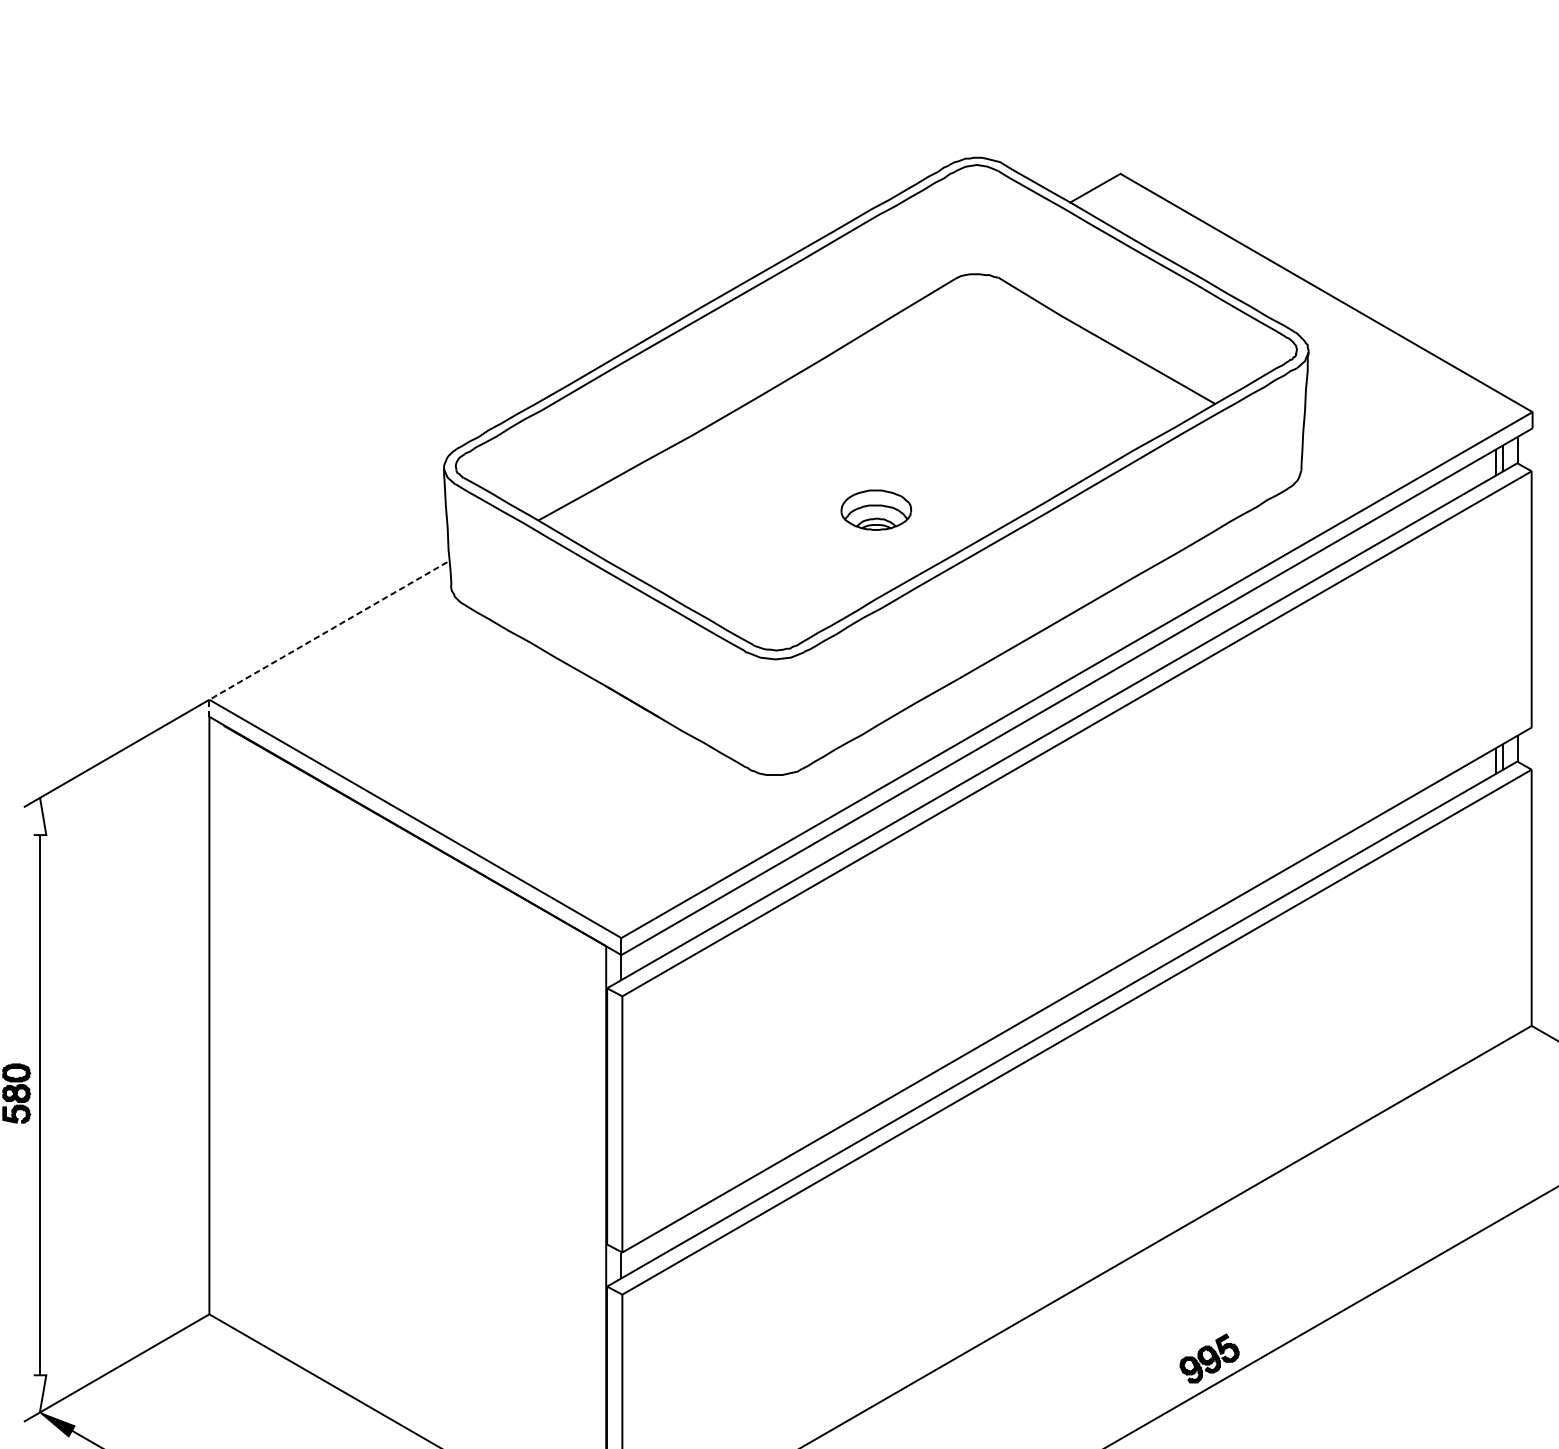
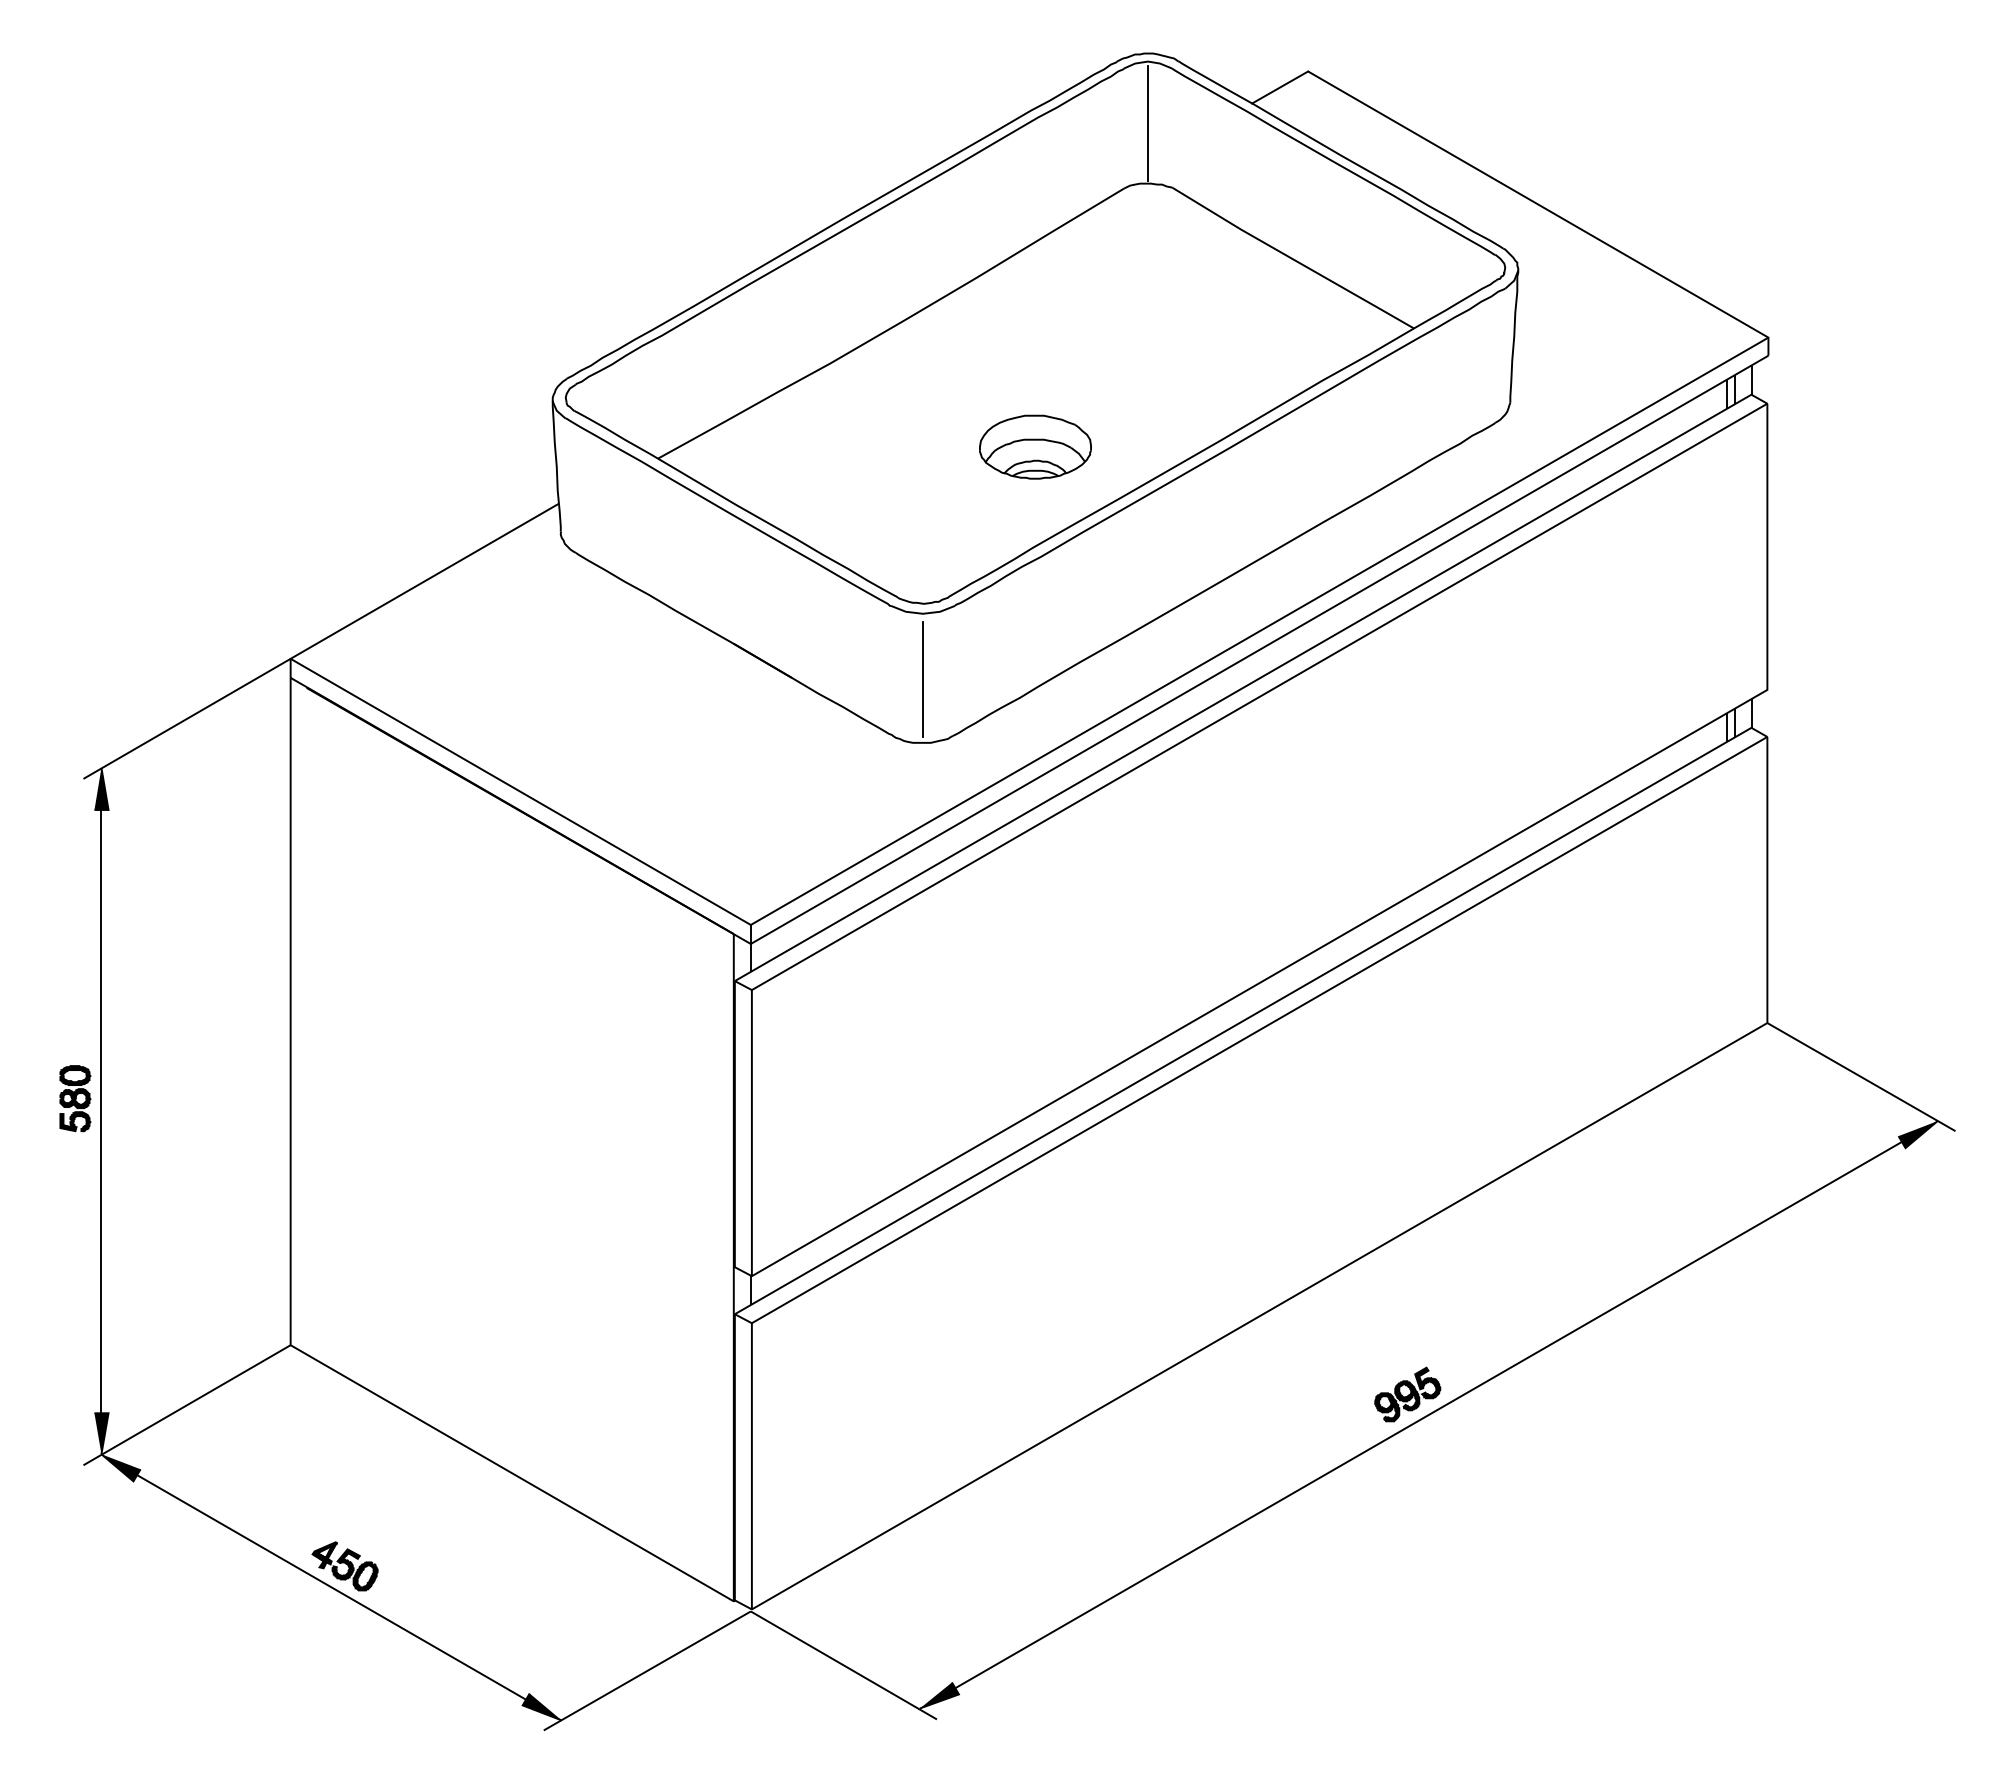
line: (977, 219) -> (1148, 122), added
part: (876, 509) -> (1035, 446), size x1.43
line: (322, 634) -> (416, 586), dashed -> solid
line: (776, 717) -> (923, 678), added
fill: (40, 815) -> (101, 788), added
fill: (40, 1393) -> (101, 1433), added

